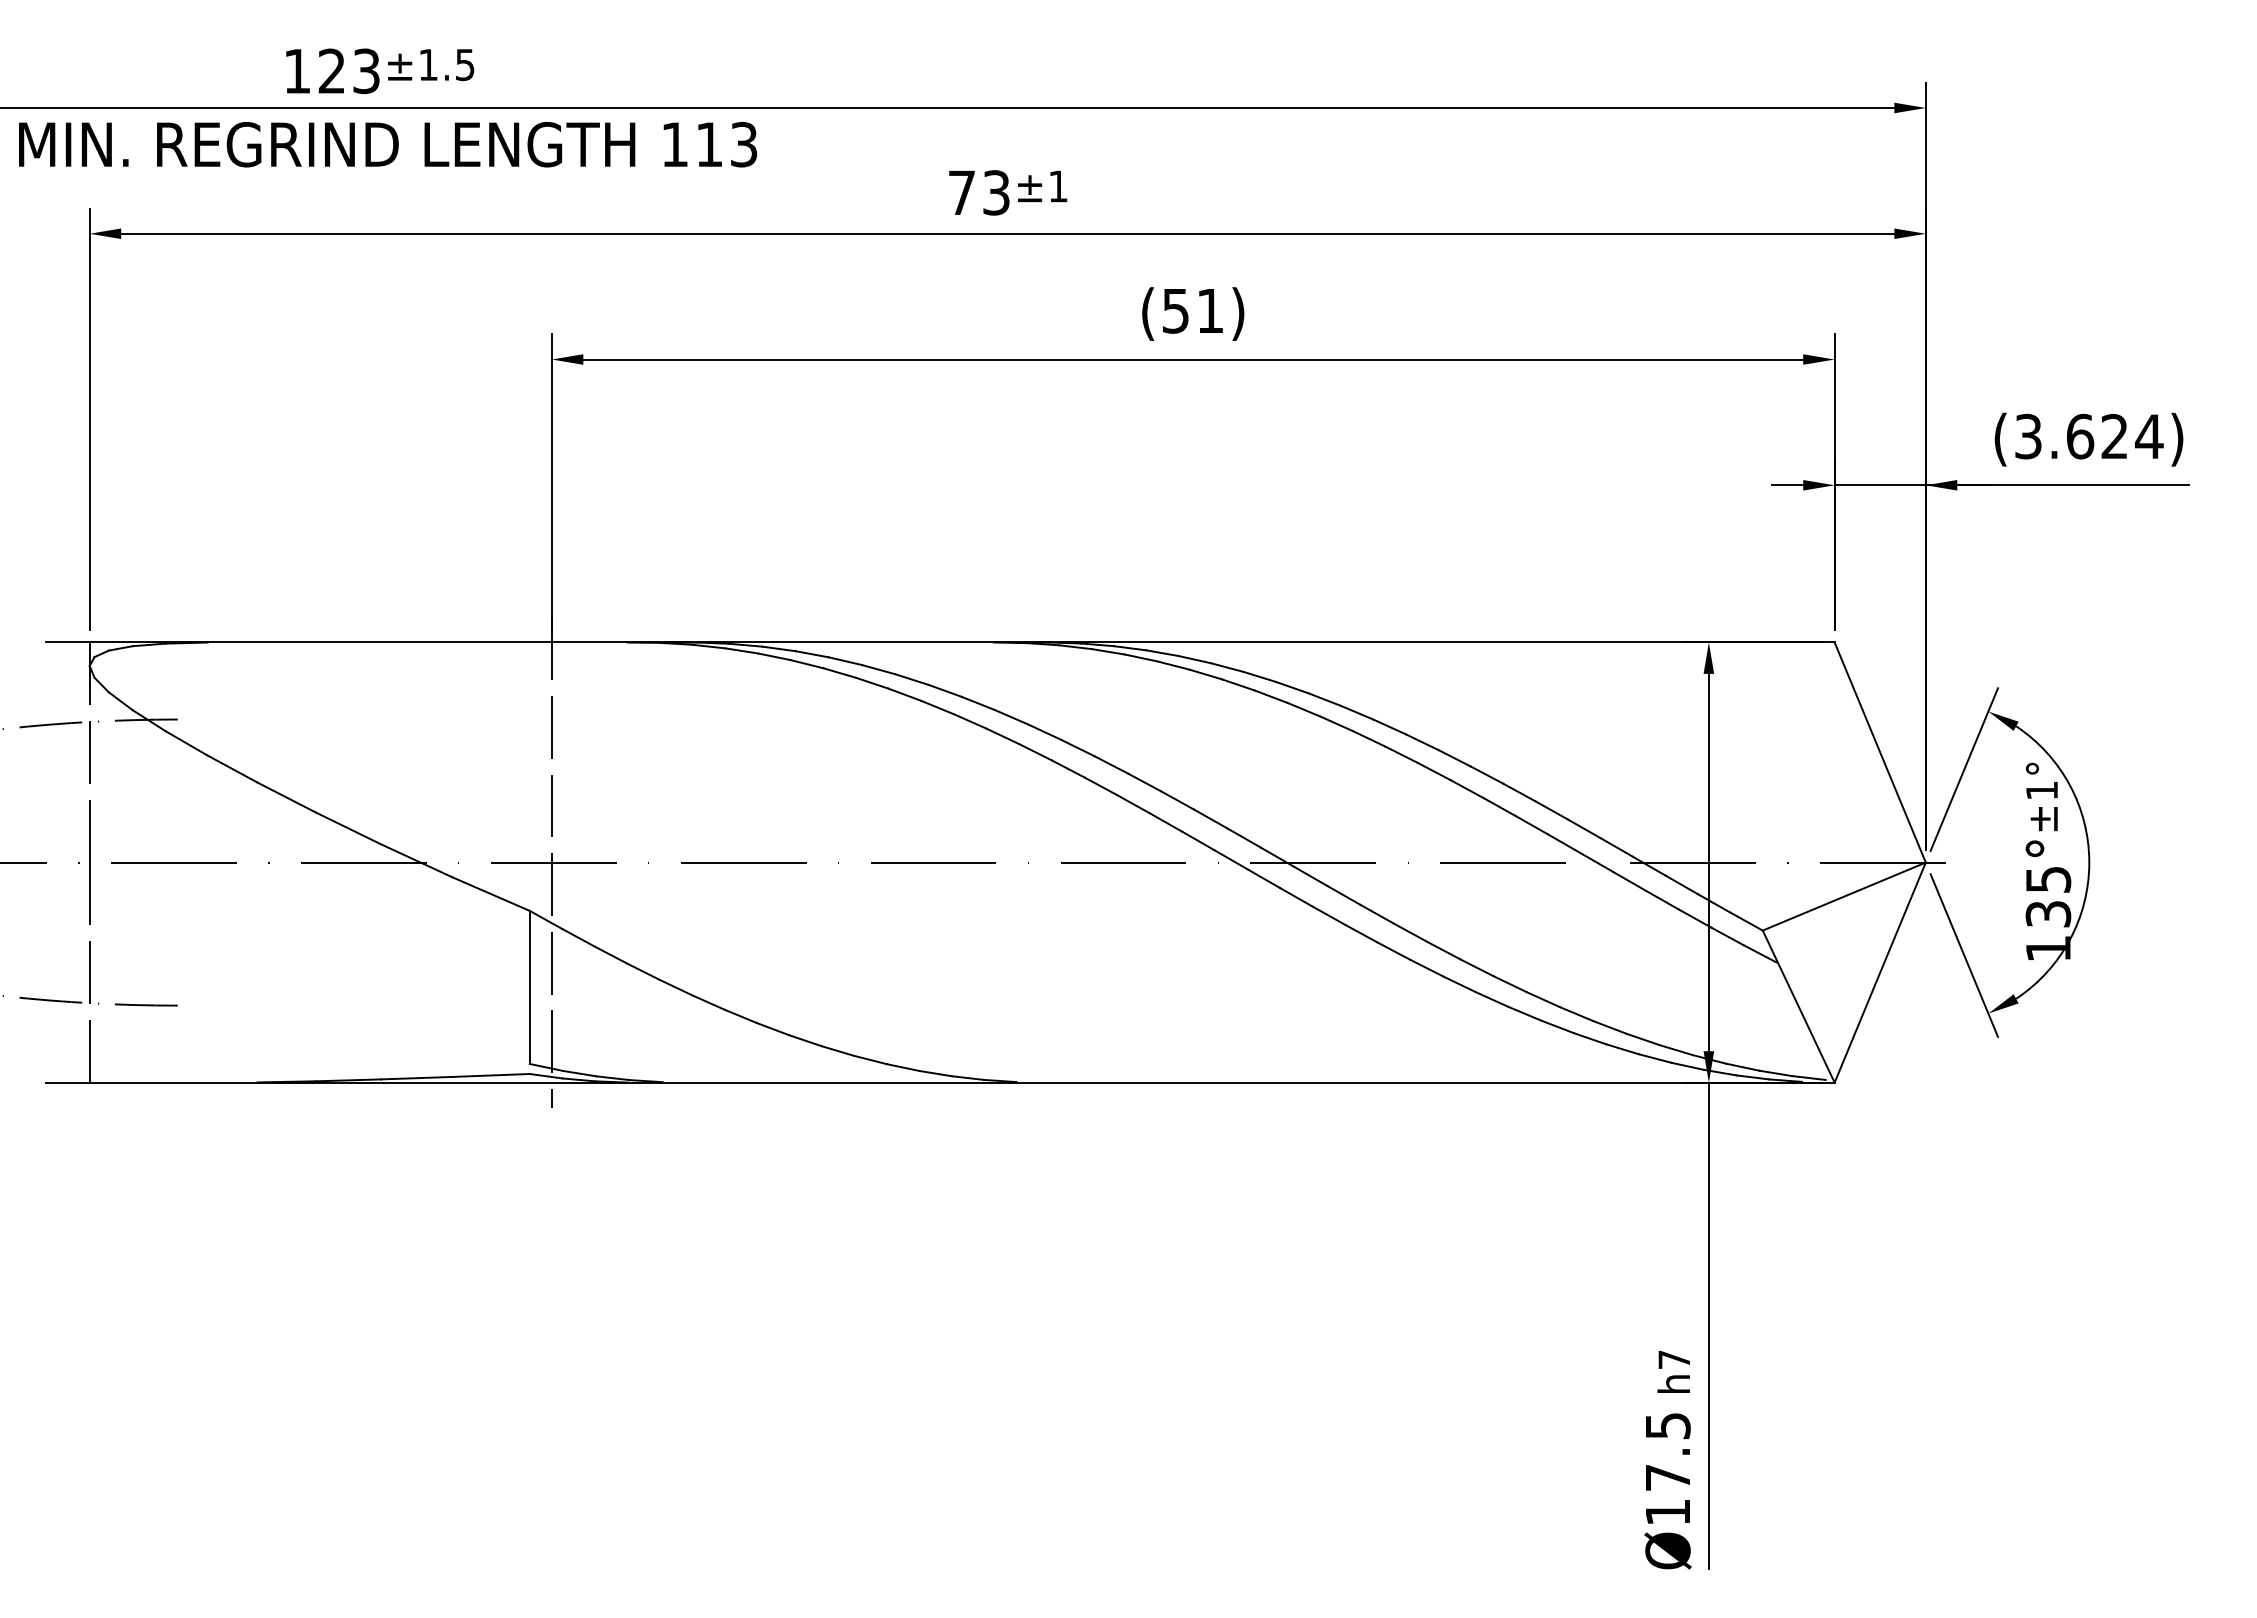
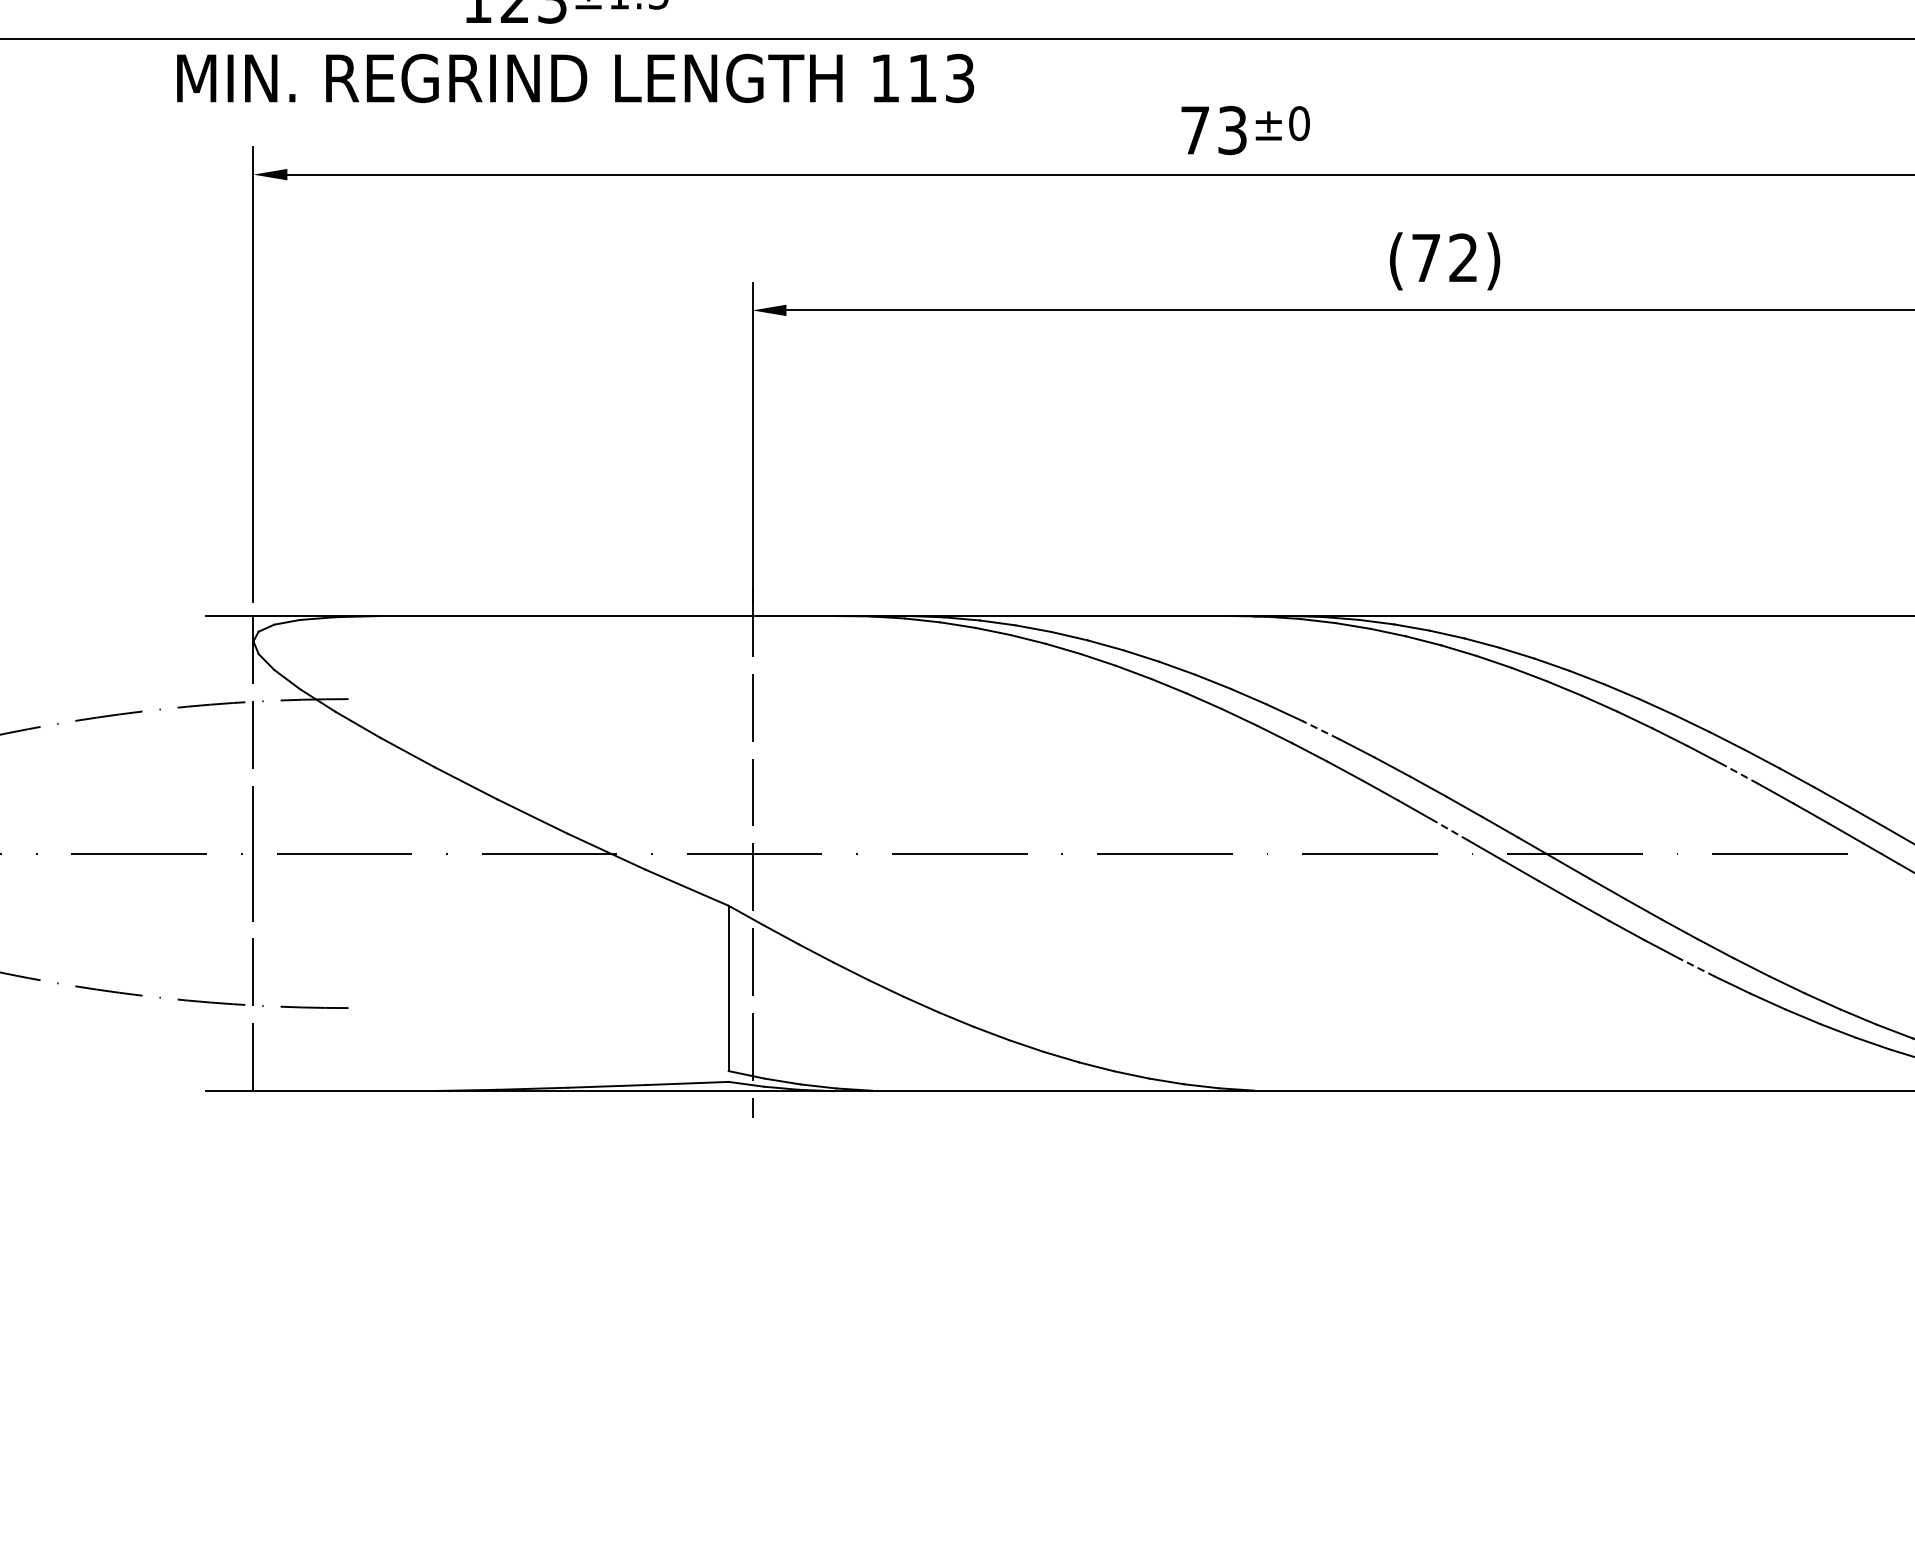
text: (1058, 186) -> (1299, 123), ±1 -> ±0
text: (1192, 310) -> (1444, 257), (51) -> (72)
line: (1078, 748) -> (1321, 730), solid -> dashed
line: (1466, 788) -> (1740, 773), solid -> dashed
line: (1198, 841) -> (1450, 830), solid -> dashed
line: (1426, 967) -> (1696, 966), solid -> dashed

